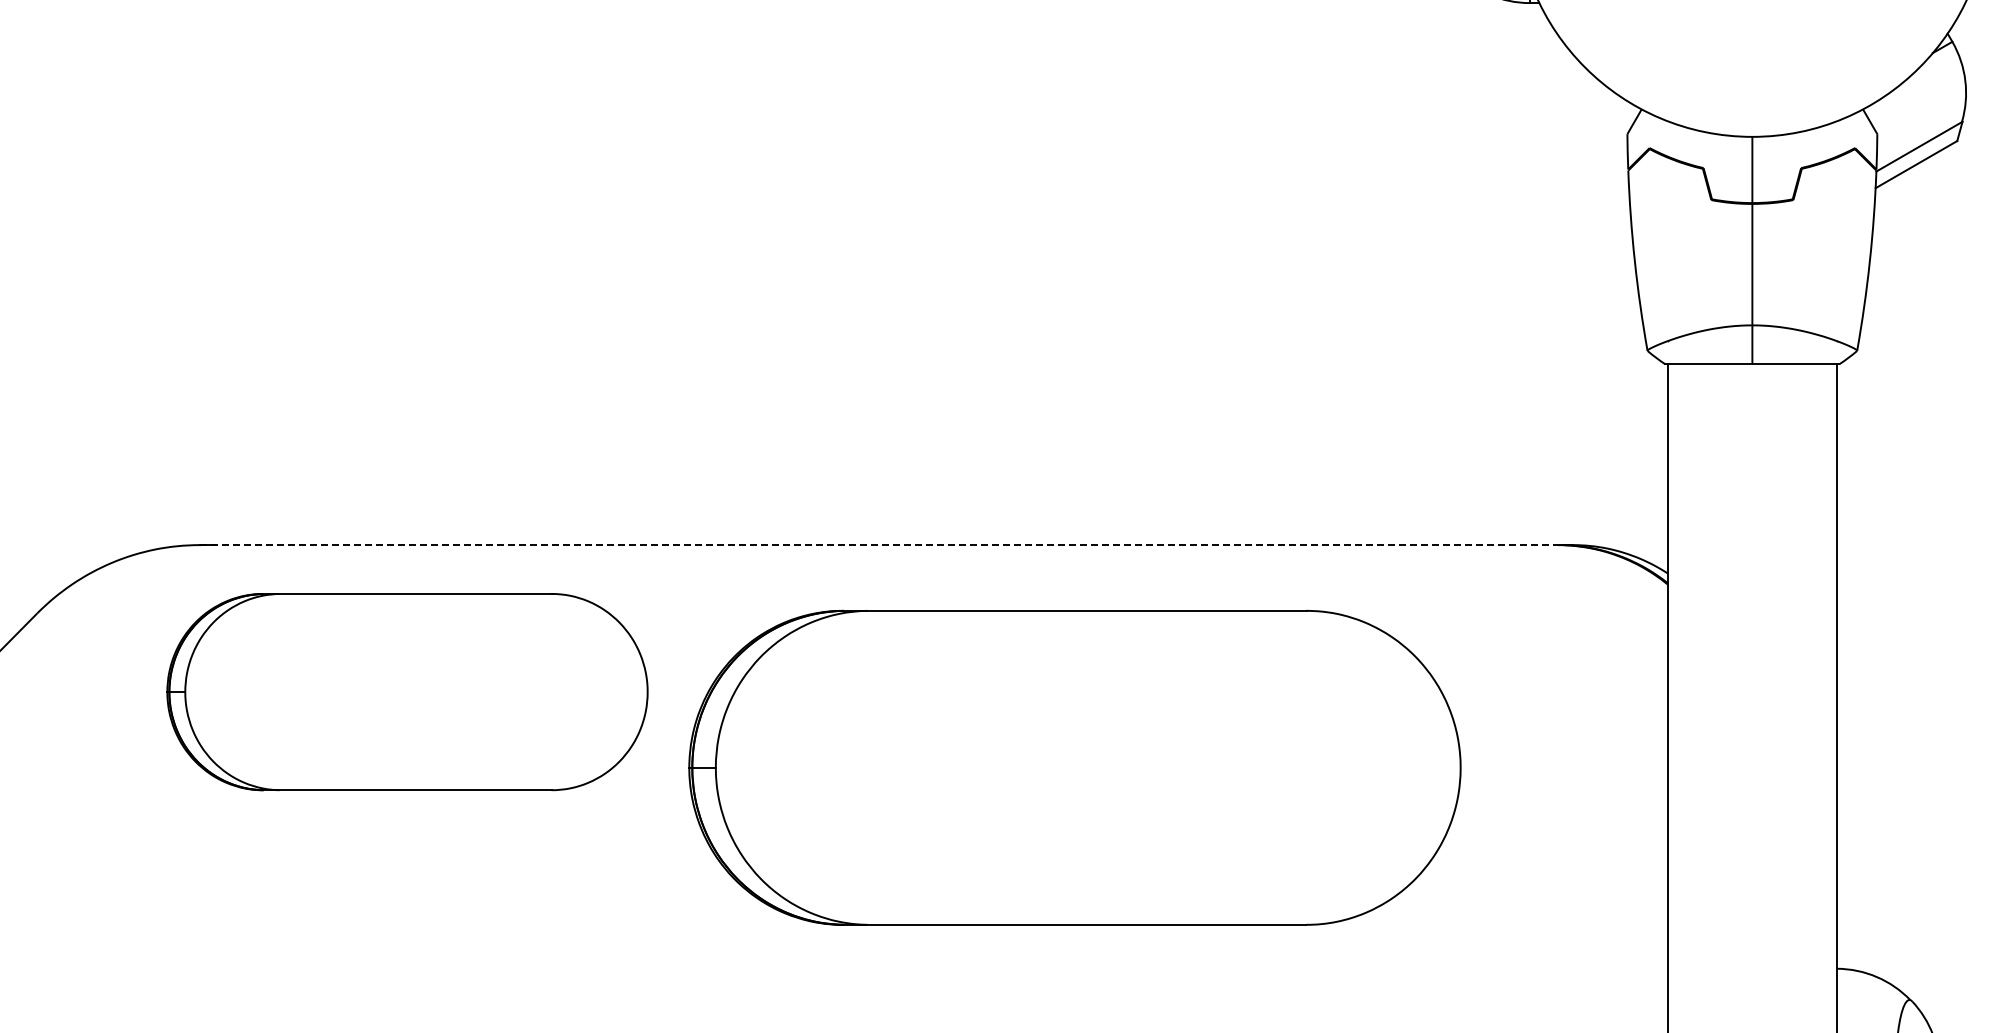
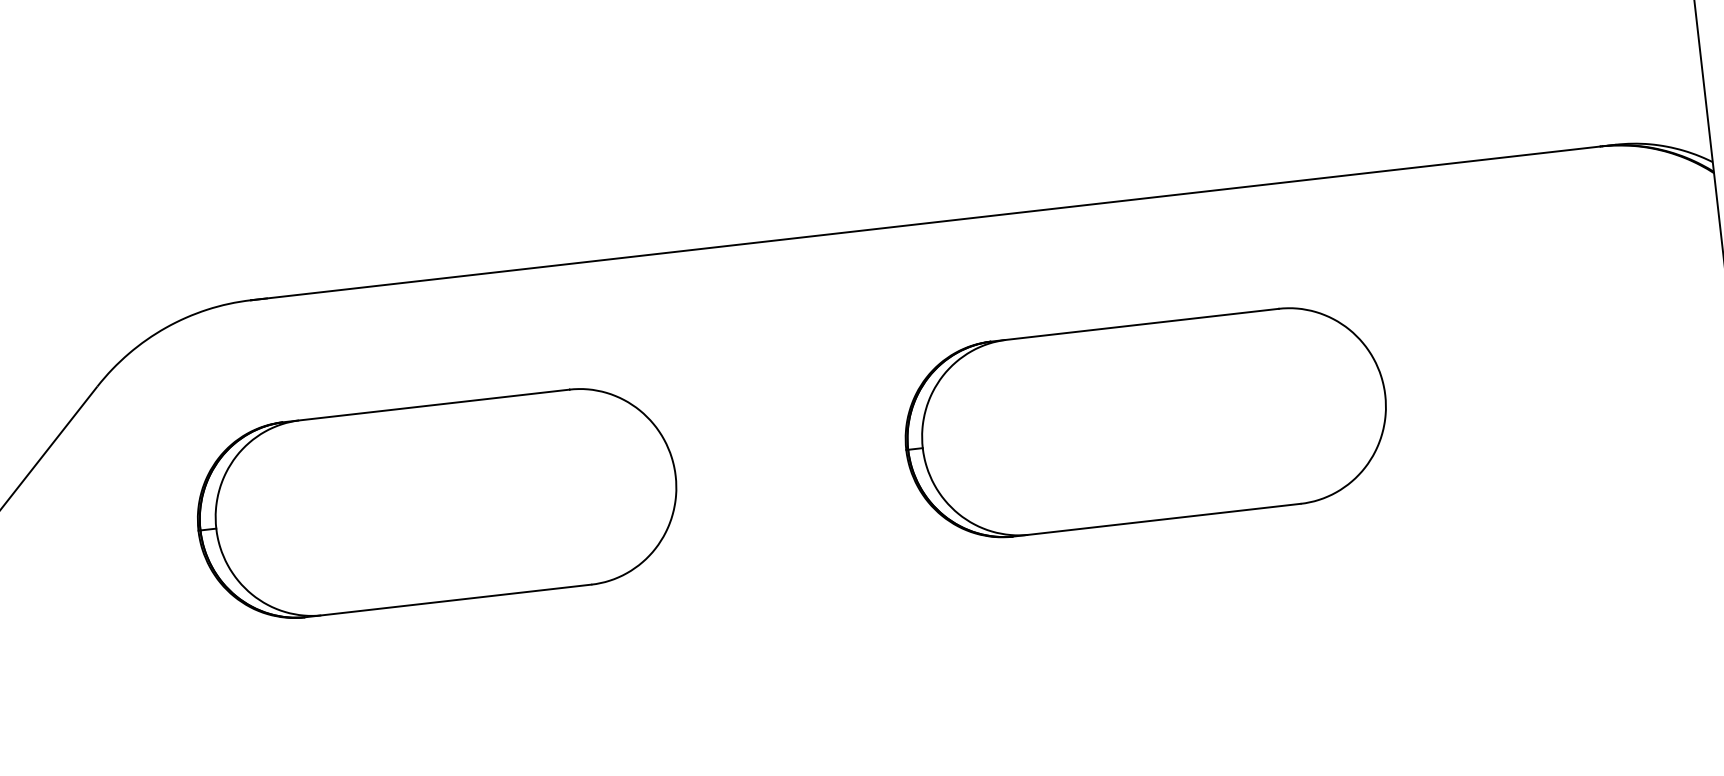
line: (878, 545) -> (925, 223), dashed -> solid
part: (407, 692) -> (437, 503), moved
part: (1074, 768) -> (1145, 423), size x0.62

